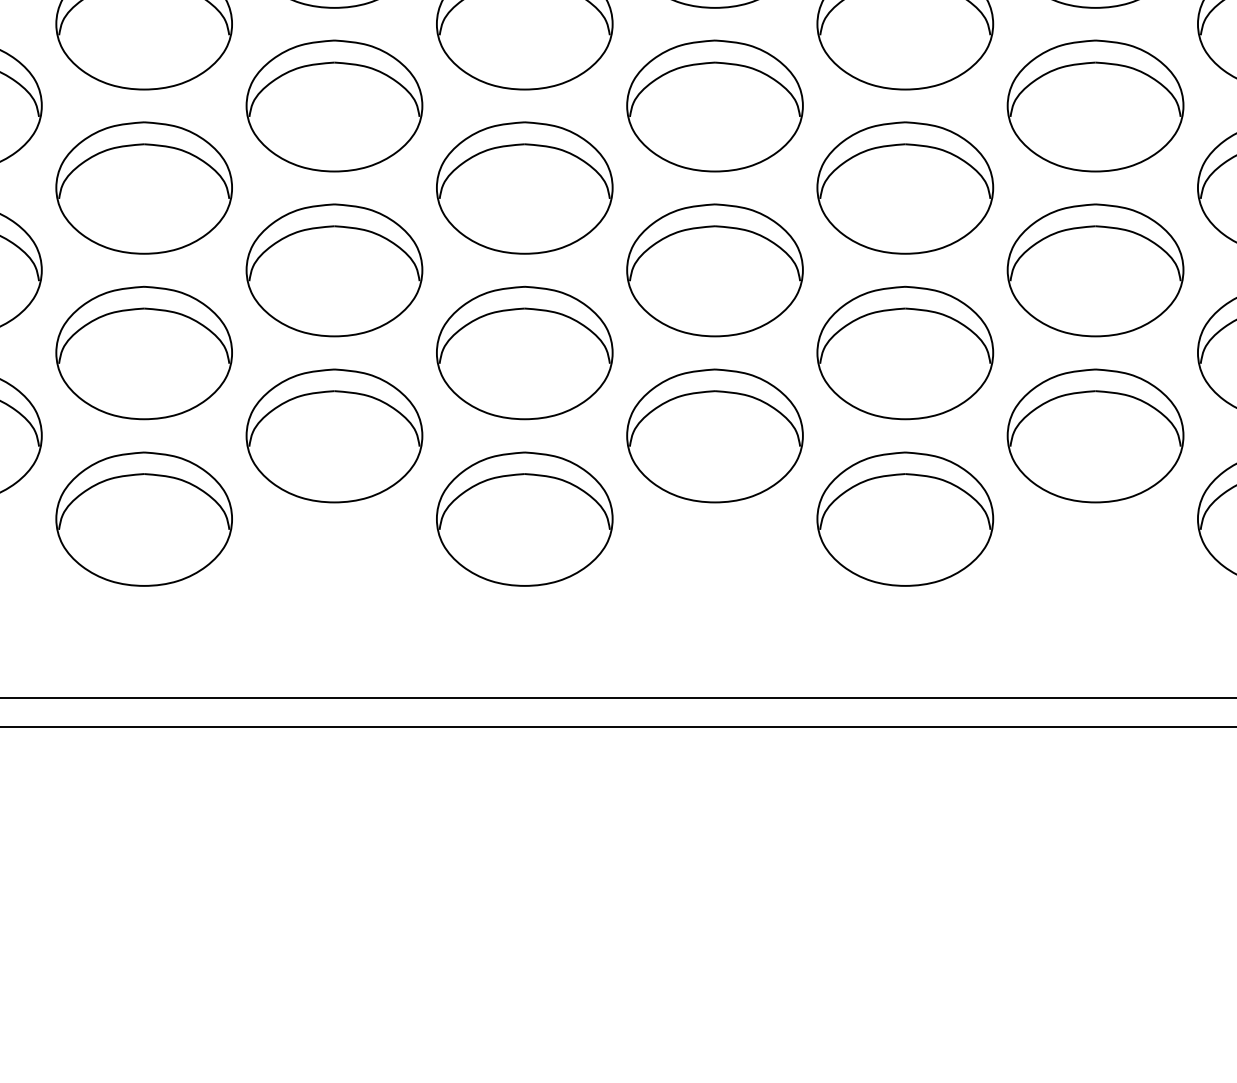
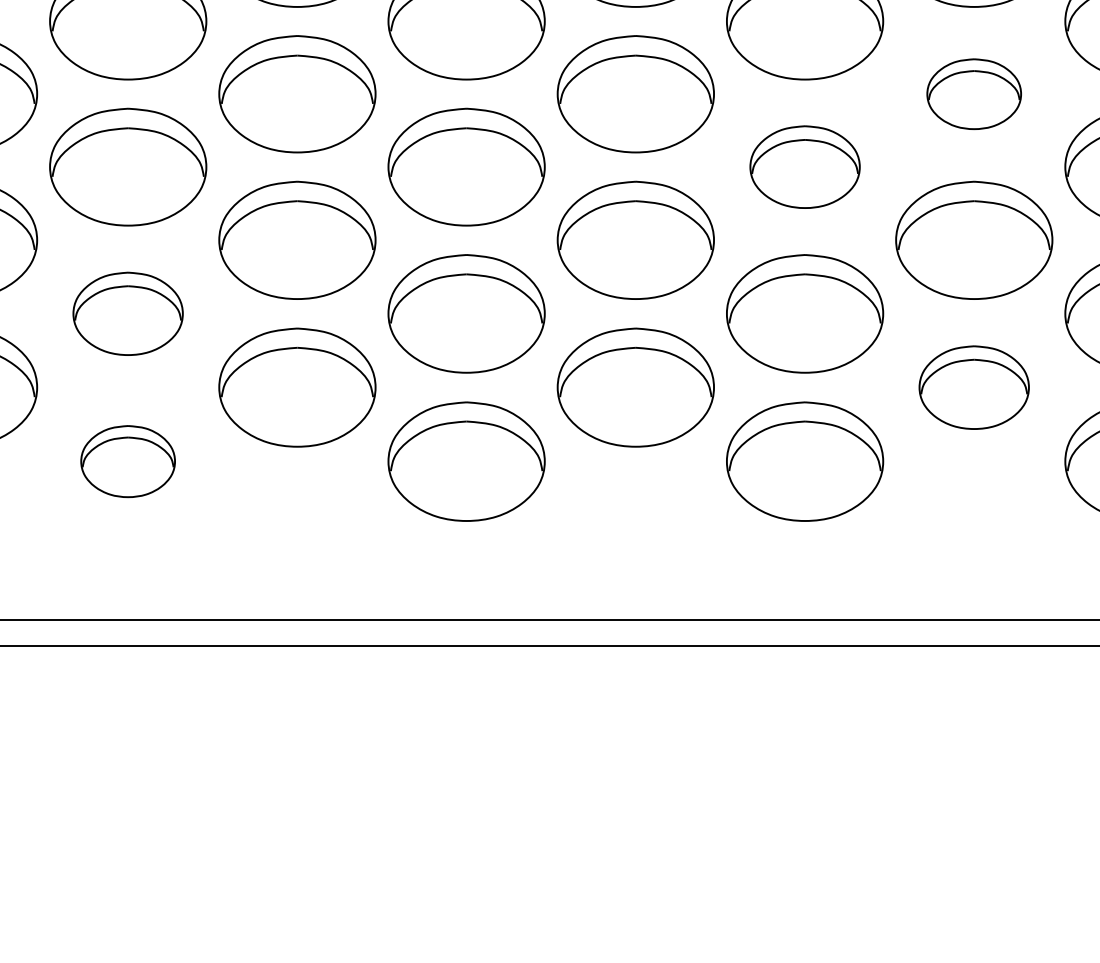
part: (1095, 105) -> (974, 93), size x0.6
part: (905, 187) -> (805, 166), size x0.7
part: (143, 352) -> (127, 313), size x0.7
part: (1095, 435) -> (974, 387), size x0.7
part: (143, 518) -> (127, 461), size x0.6

